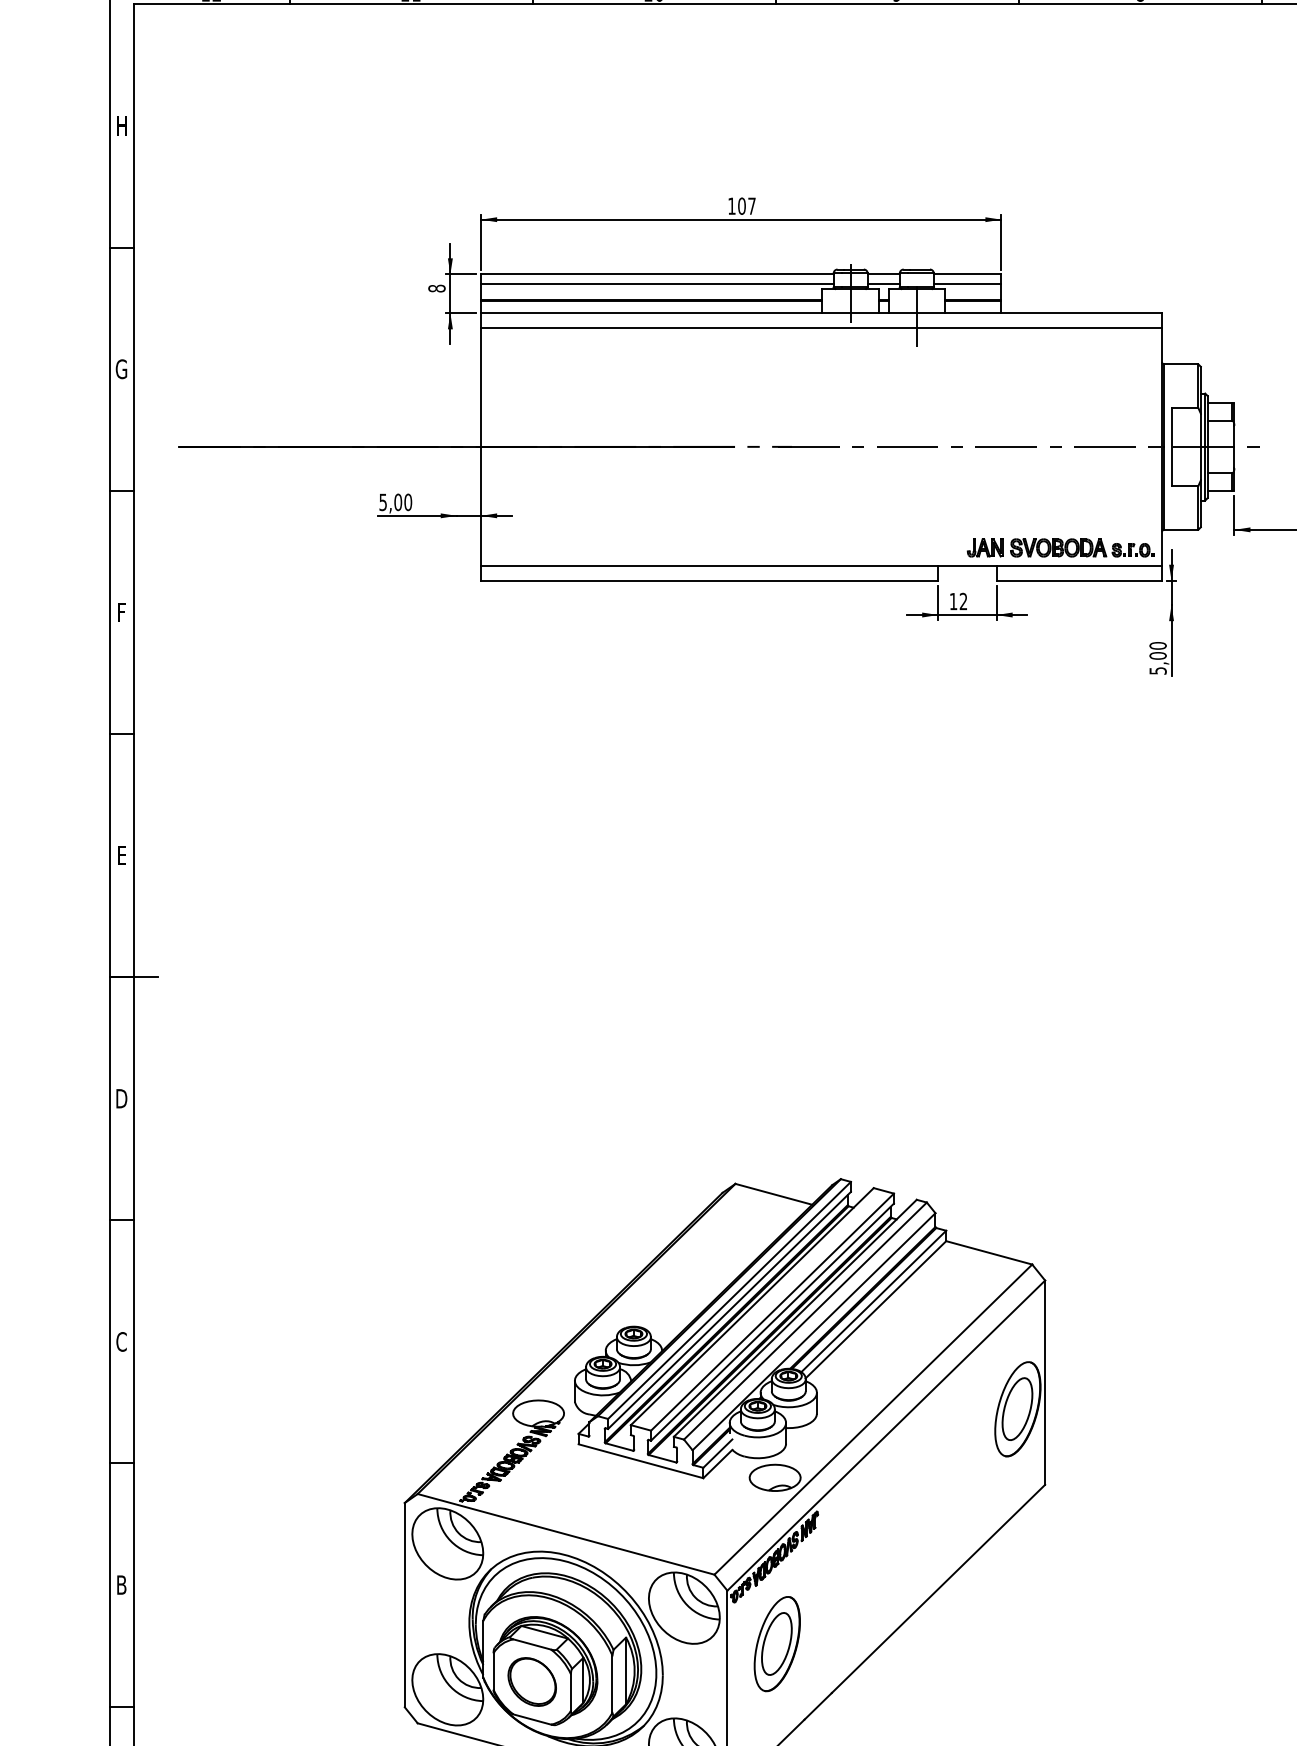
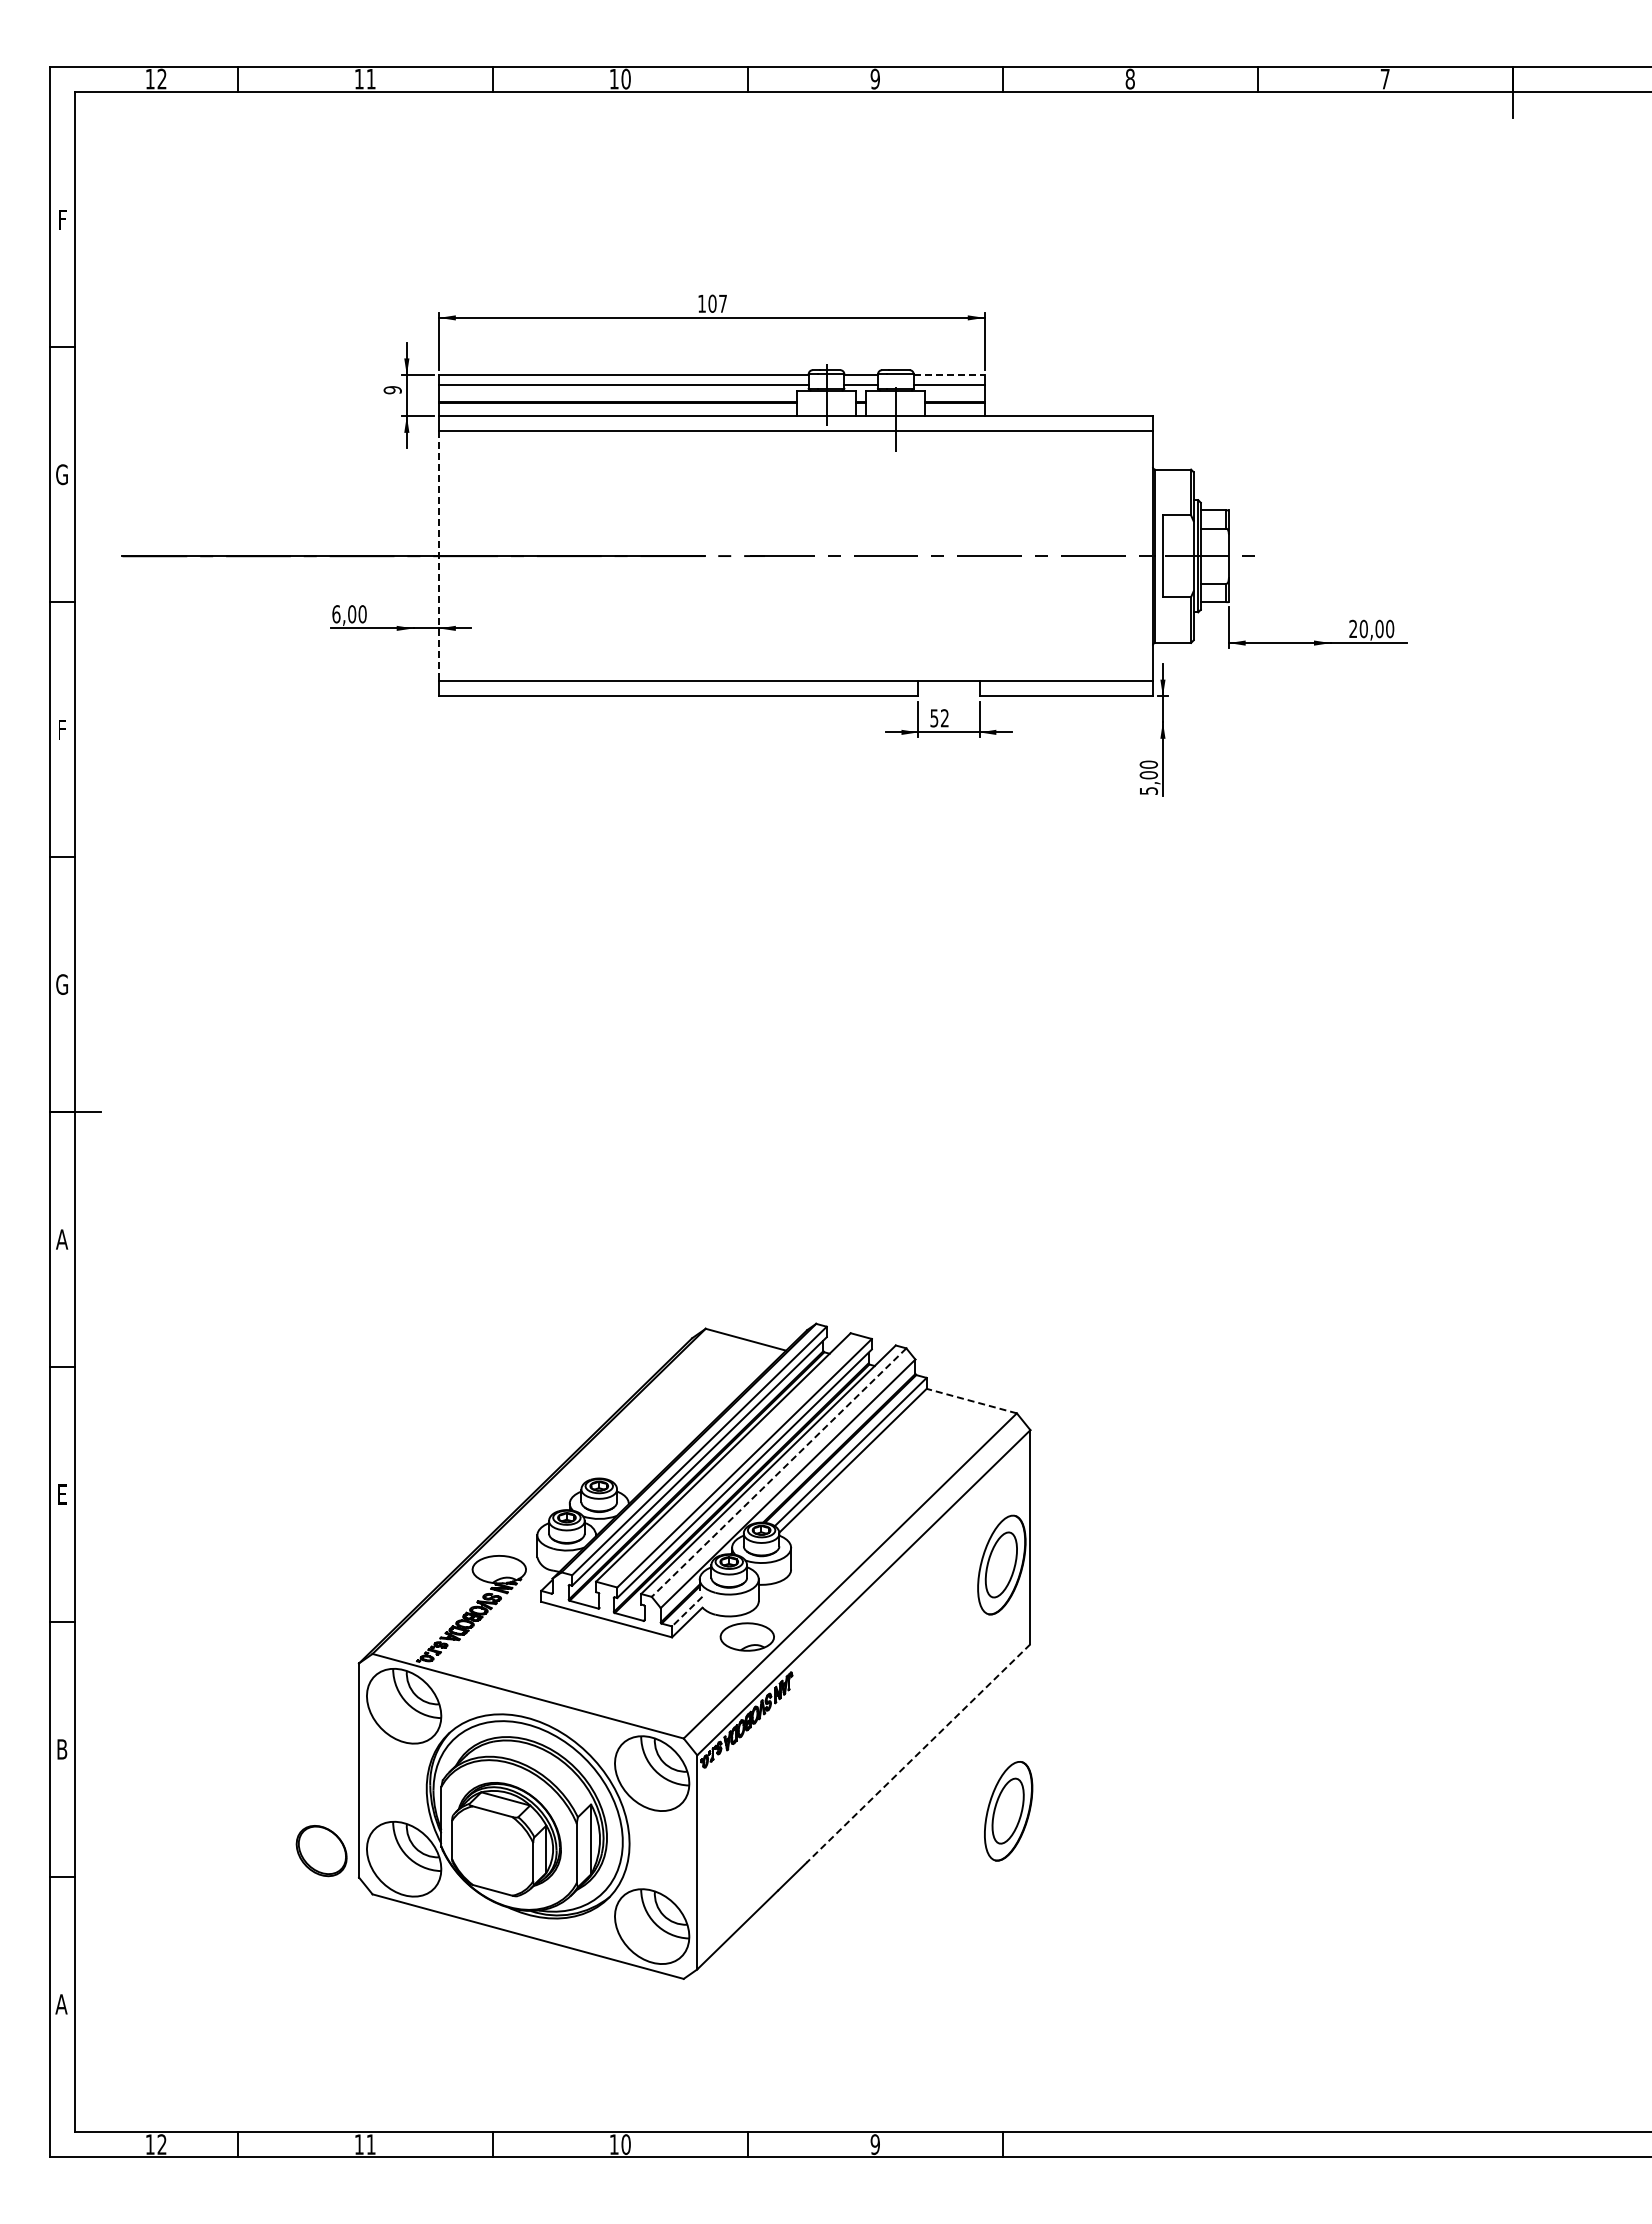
text: (121, 125) -> (61, 219), H -> F
line: (967, 274) -> (949, 375), solid -> dashed
text: (436, 288) -> (392, 390), 8 -> 9
line: (481, 447) -> (439, 556), solid -> dashed
text: (383, 502) -> (336, 614), 5,00 -> 6,00
part: (1060, 548) -> (1046, 662), removed
text: (953, 601) -> (934, 718), 12 -> 52
text: (121, 855) -> (61, 984), E -> G
text: (121, 1098) -> (62, 1239), D -> A
line: (988, 1253) -> (971, 1401), solid -> dashed
line: (805, 1320) -> (779, 1472), solid -> dashed
text: (121, 1341) -> (61, 1494), C -> E
line: (717, 1453) -> (686, 1611), solid -> dashed
line: (938, 1588) -> (918, 1753), solid -> dashed
part: (777, 1644) -> (1008, 1811), moved
part: (532, 1682) -> (321, 1851), moved

